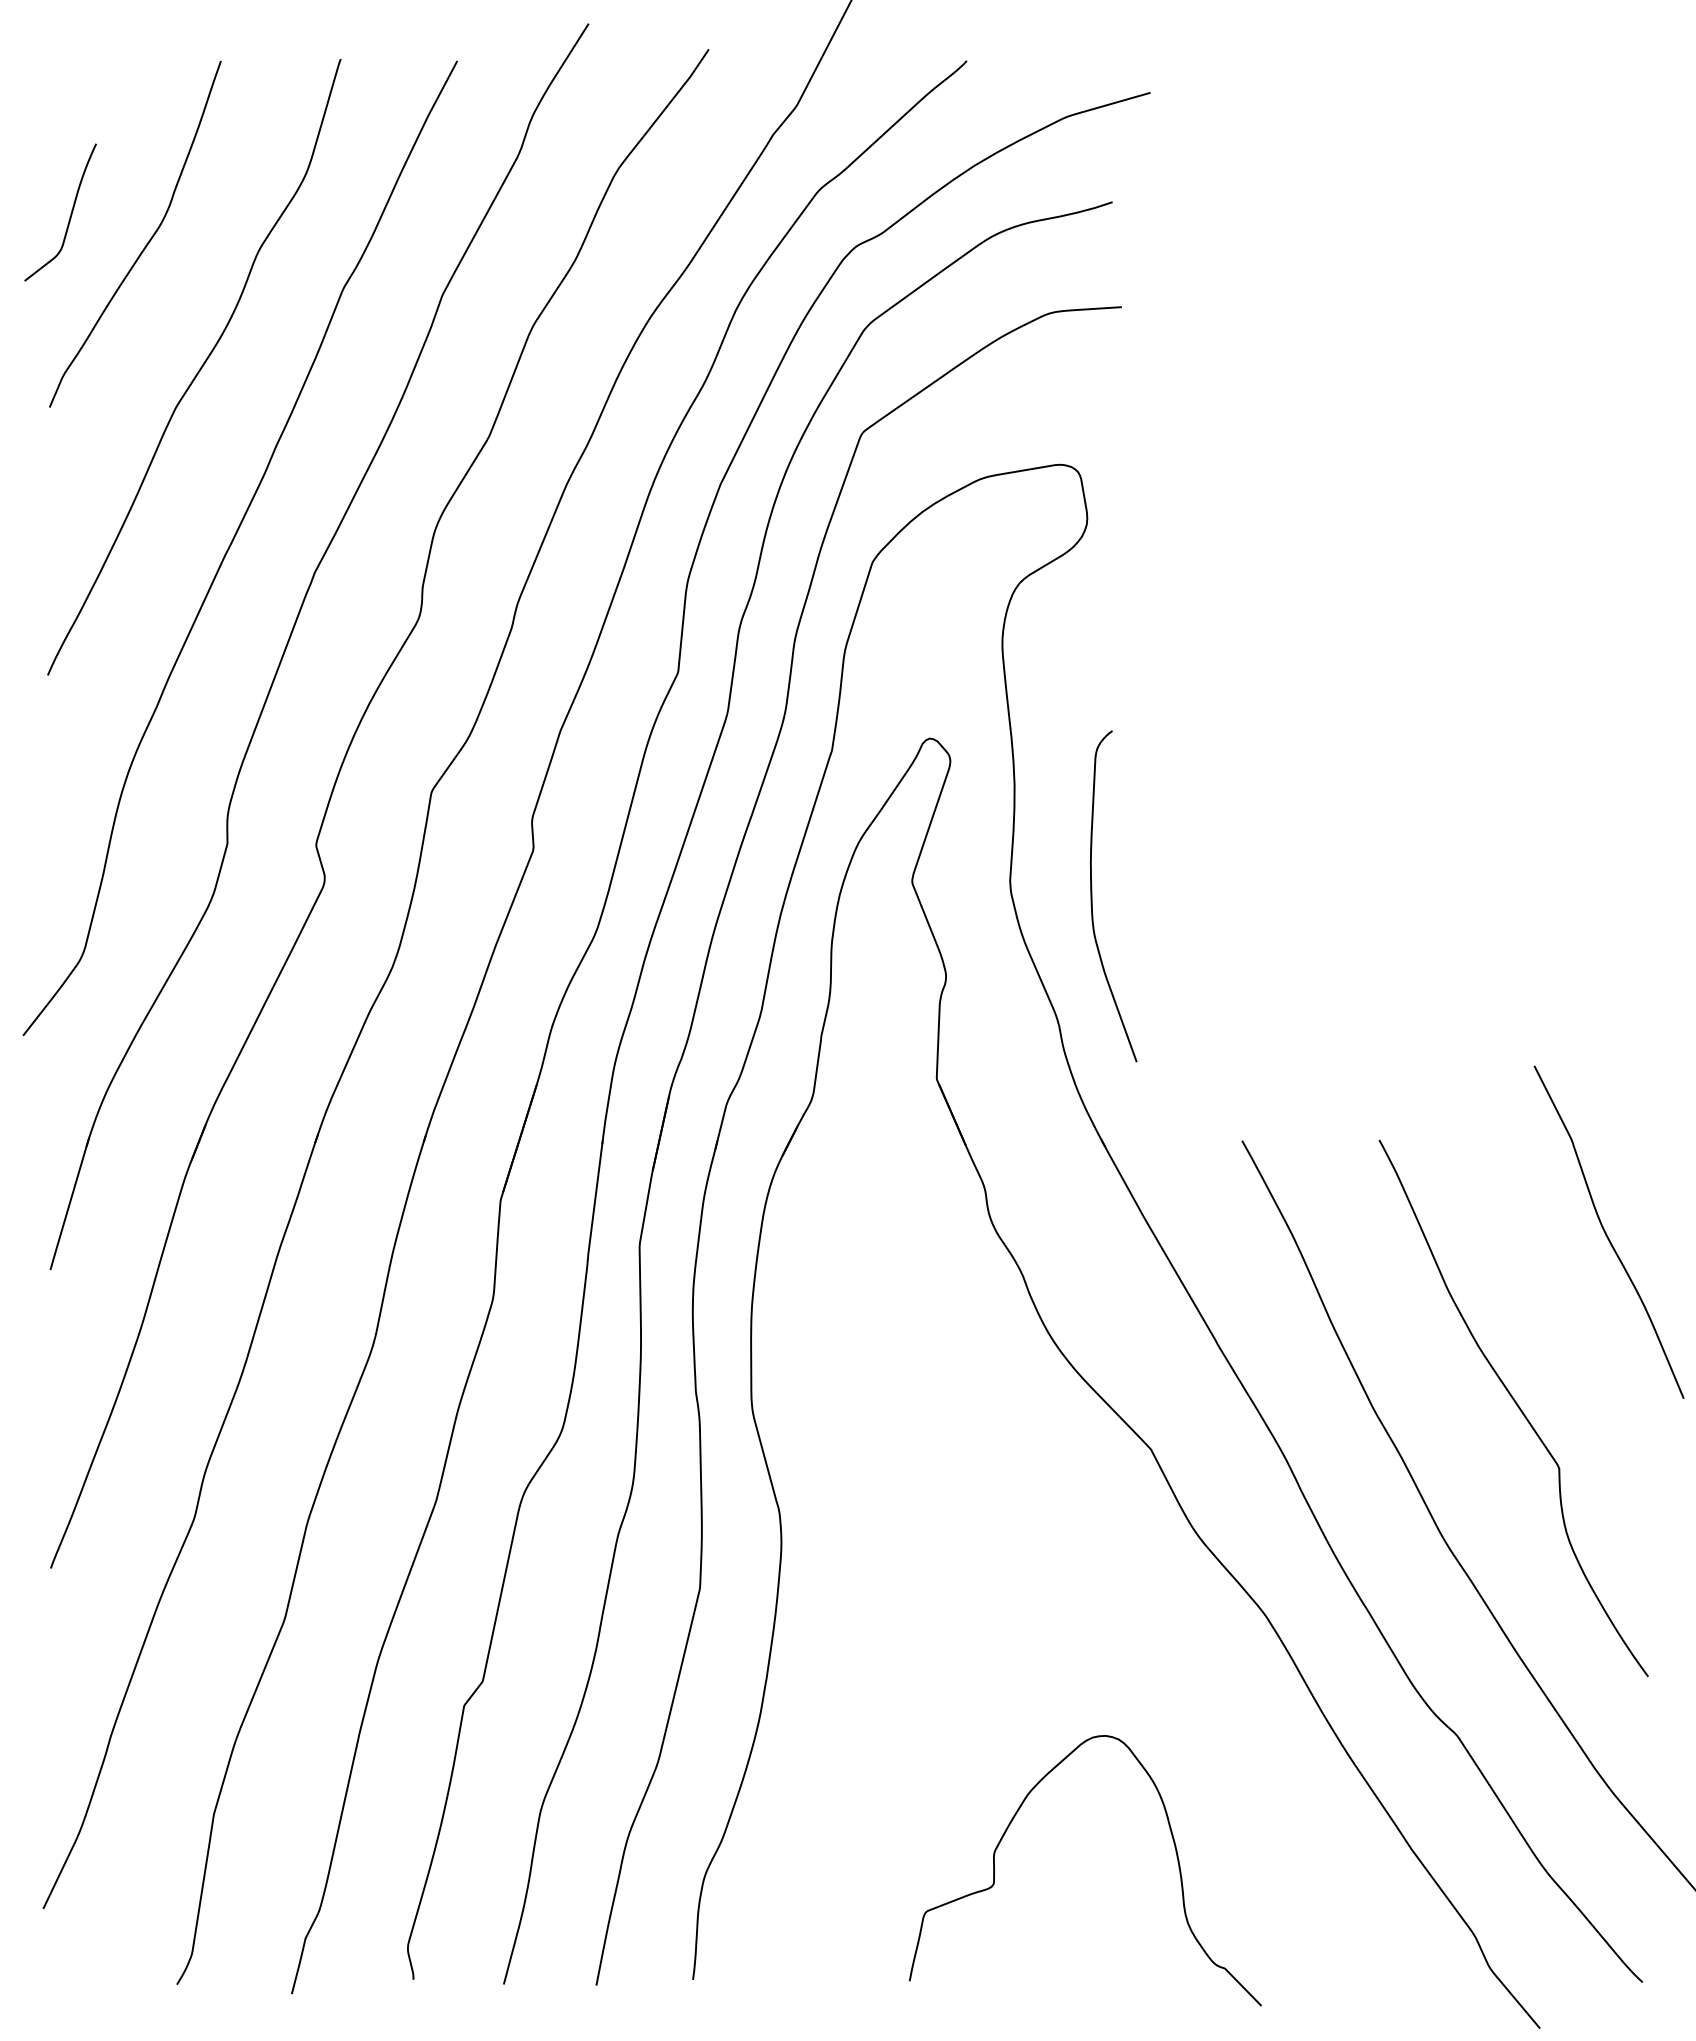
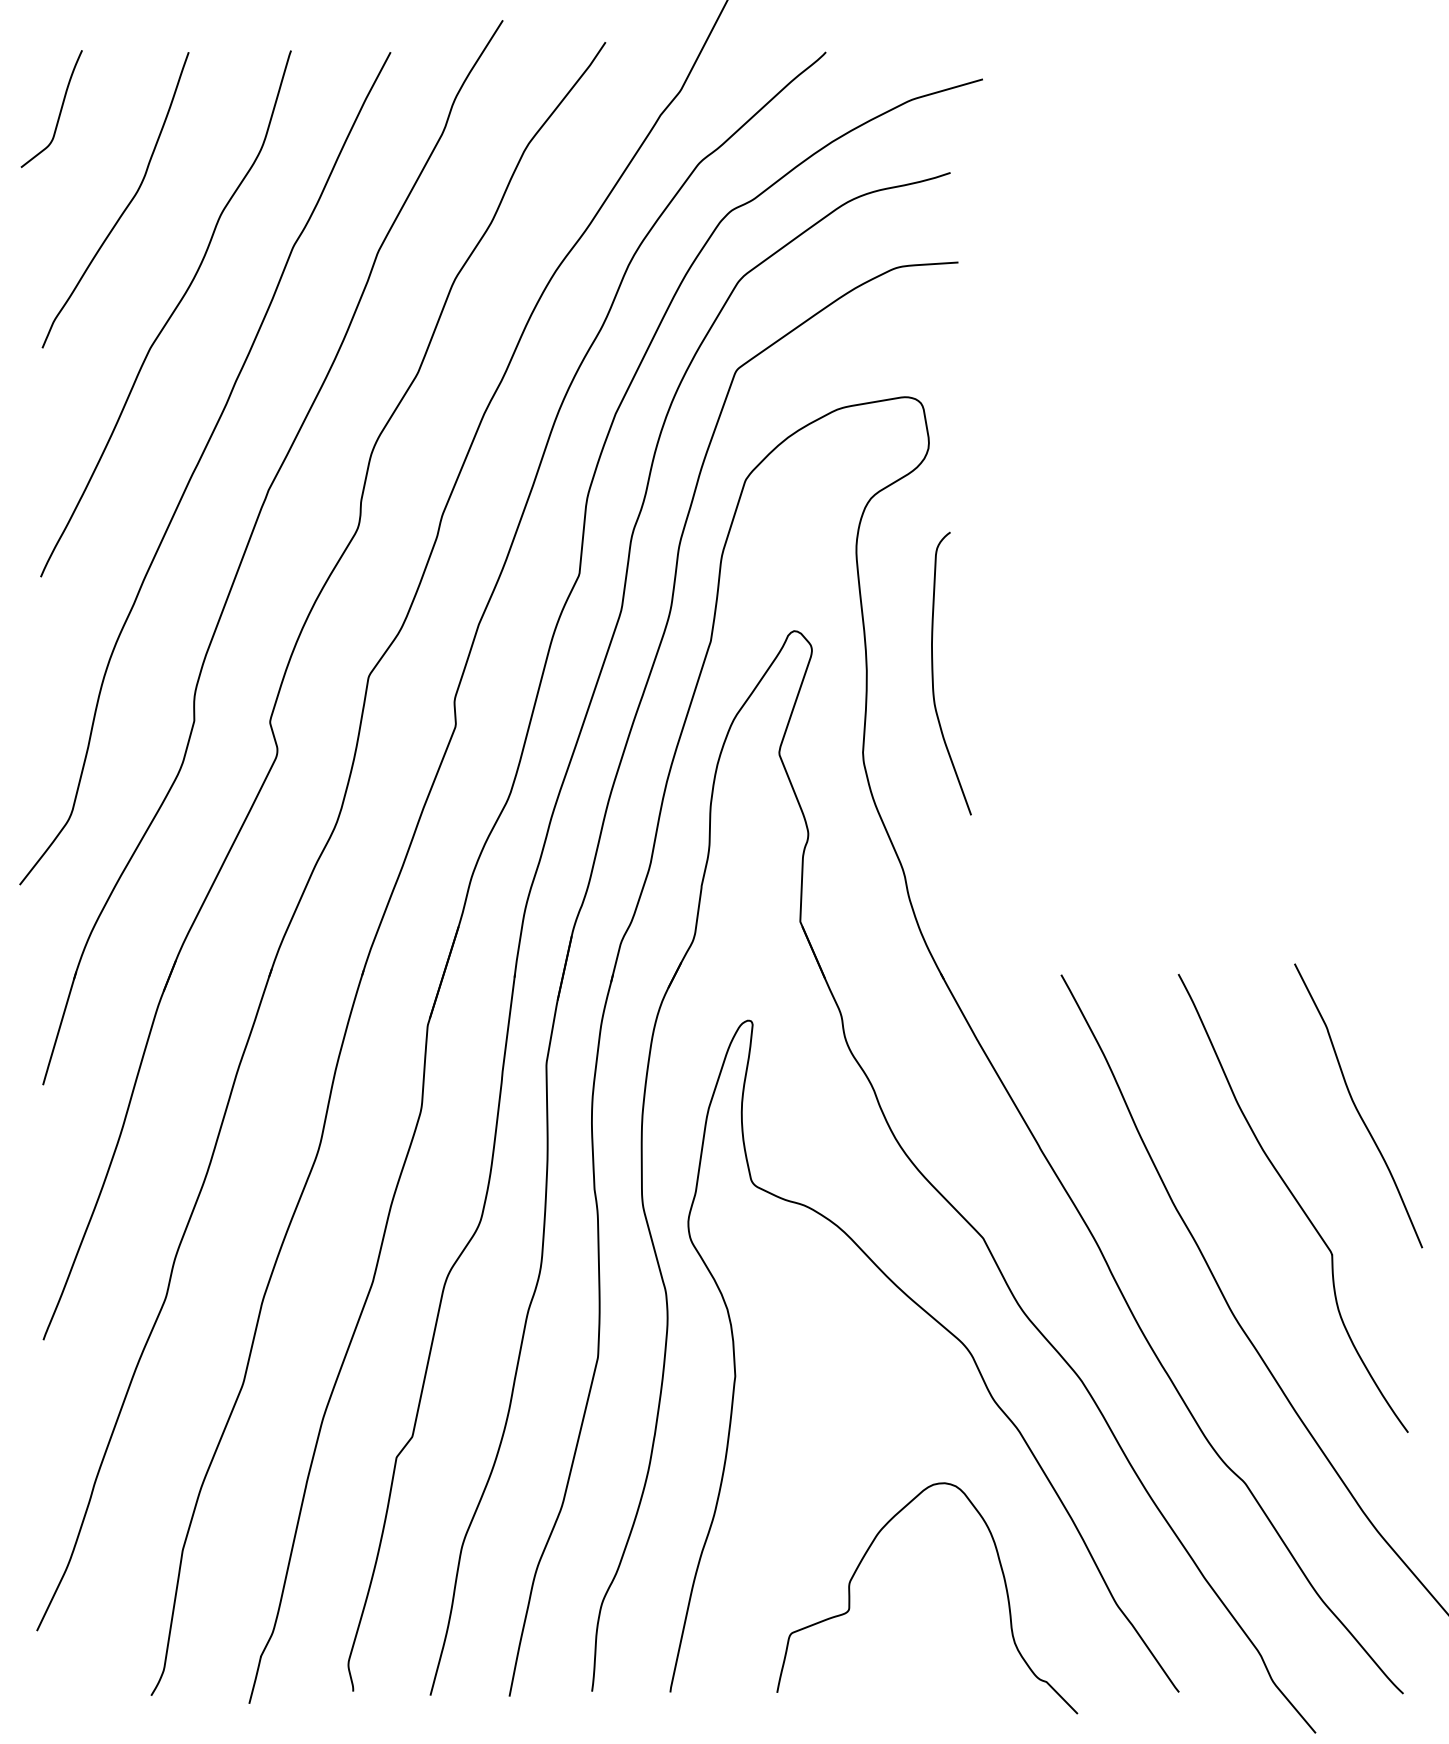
curve: (70, 213) -> (60, 109), moved
curve: (1092, 896) -> (933, 673), moved
curve: (1606, 1232) -> (1356, 1106), moved
curve: (1104, 1554) -> (943, 1328), added

